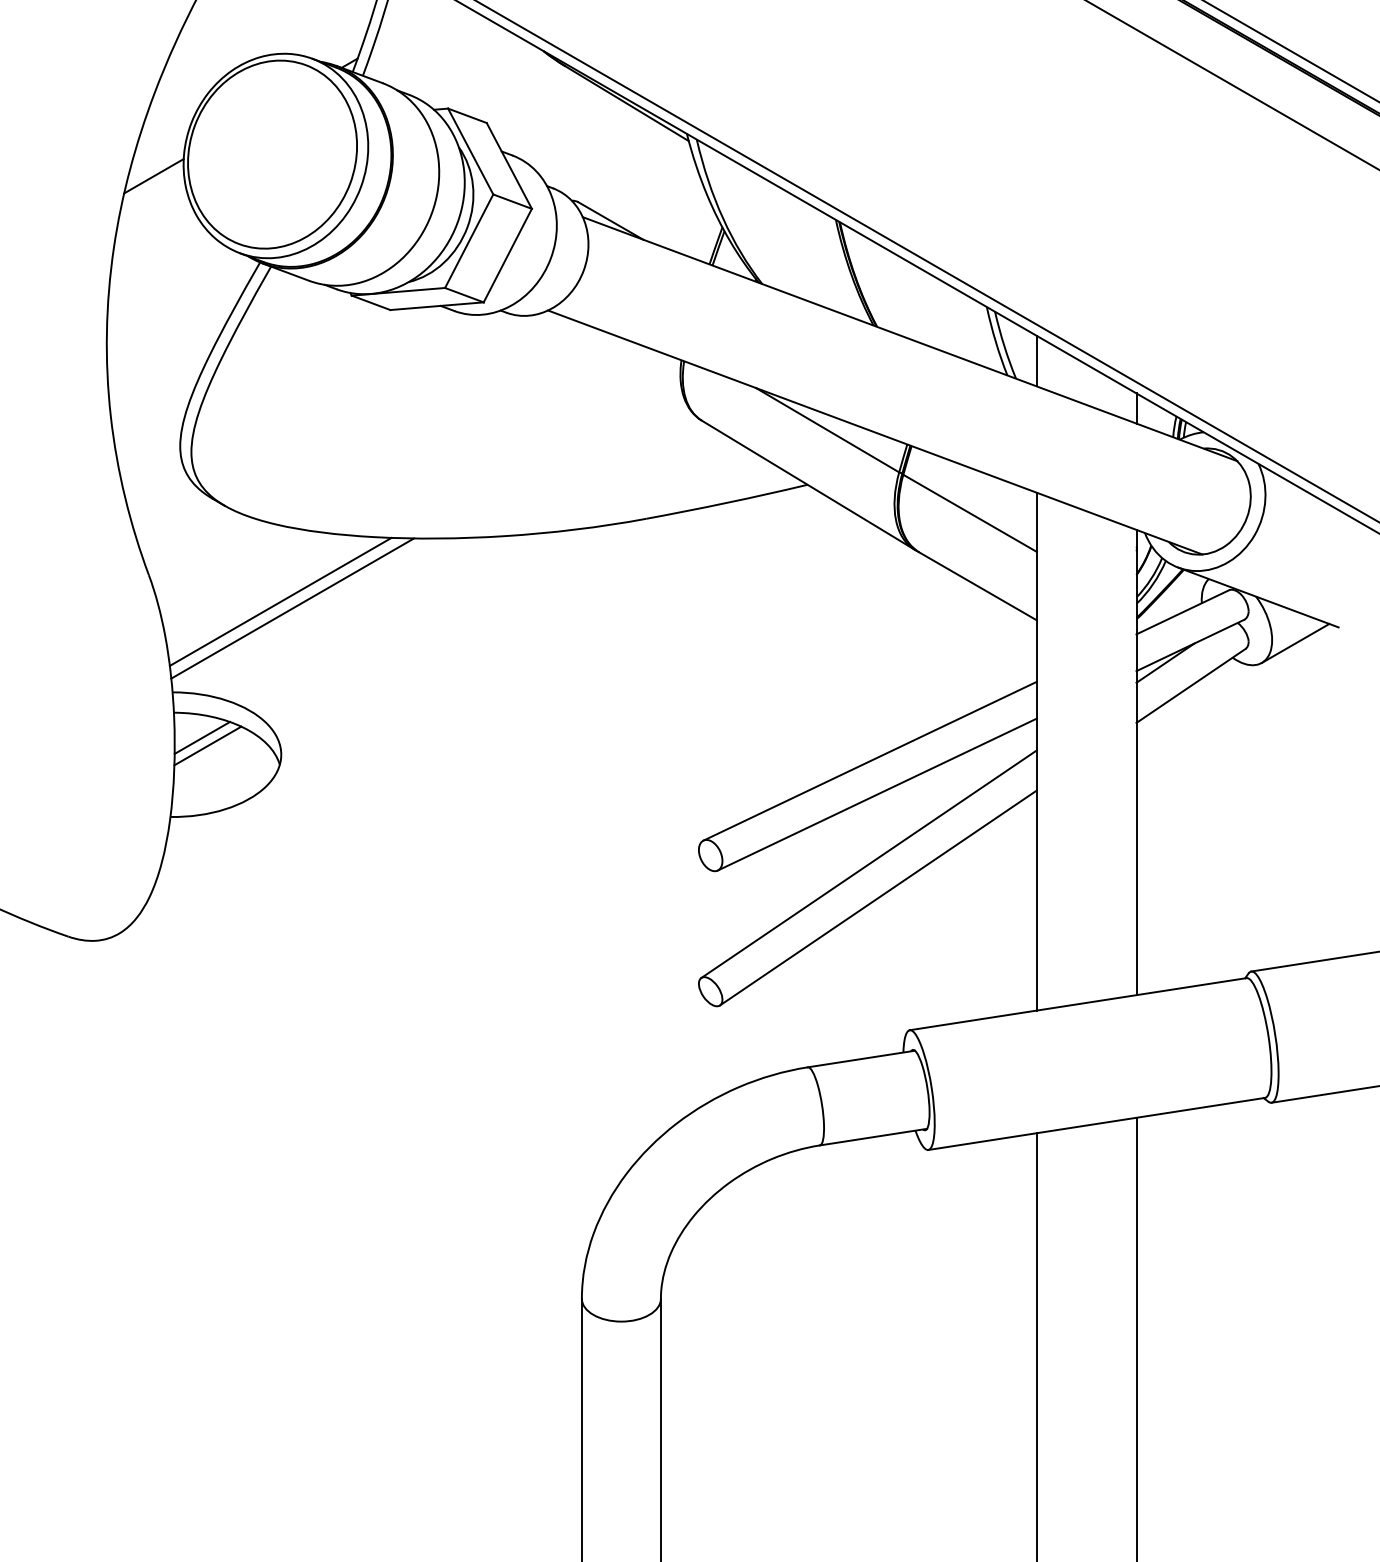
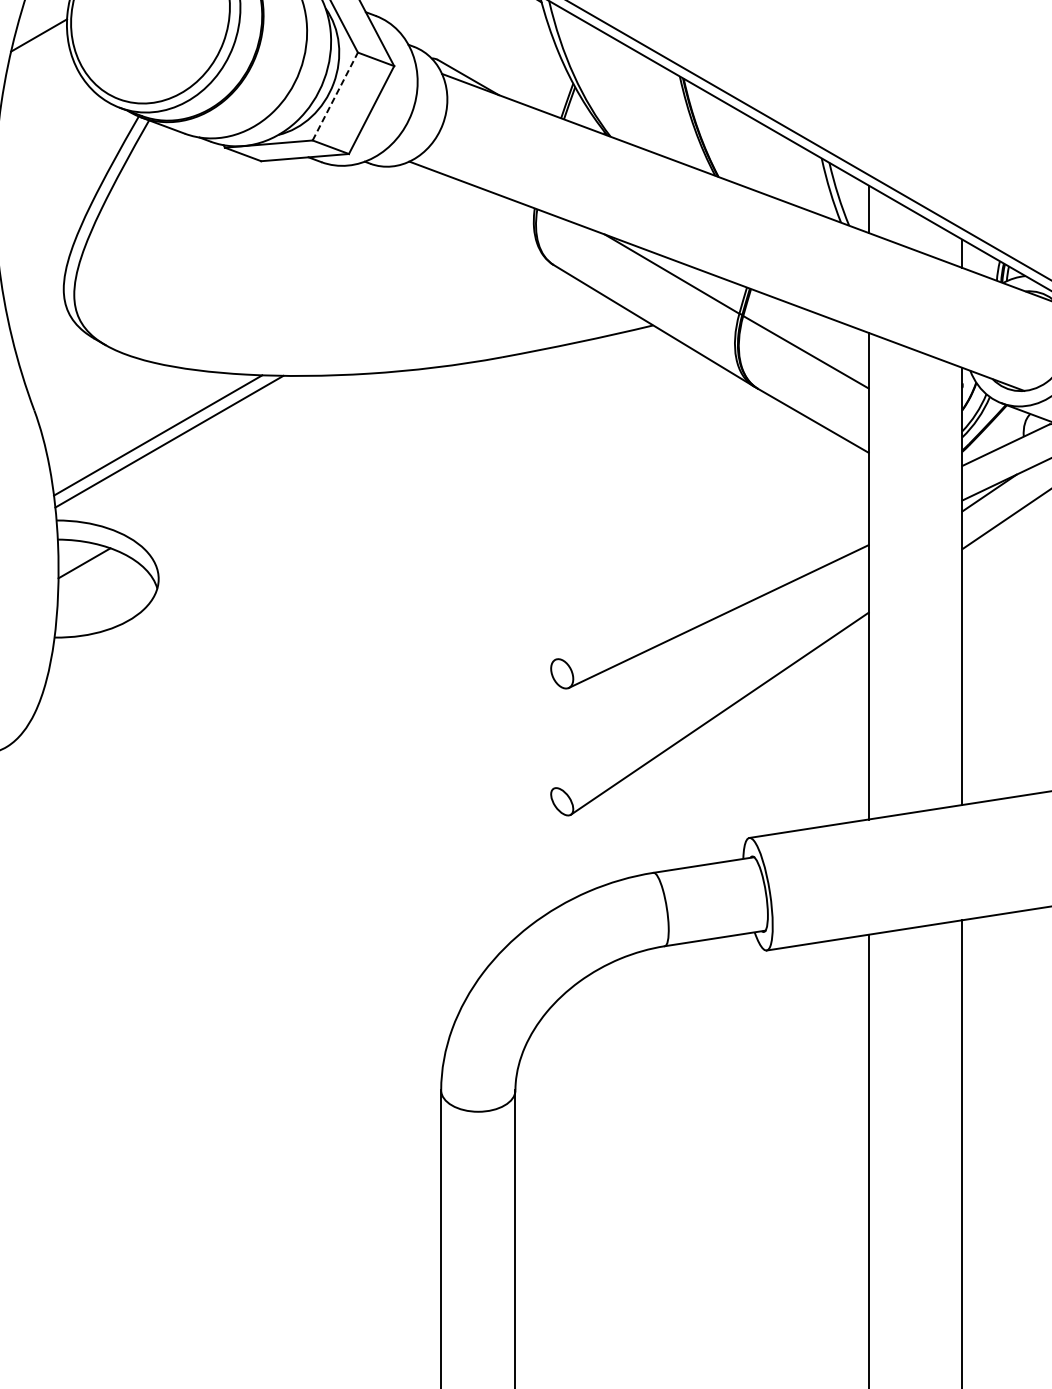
line: (469, 241) -> (335, 96), solid -> dashed
line: (207, 745) -> (89, 570), removed
line: (869, 760) -> (711, 584), removed
line: (868, 863) -> (710, 681), removed

